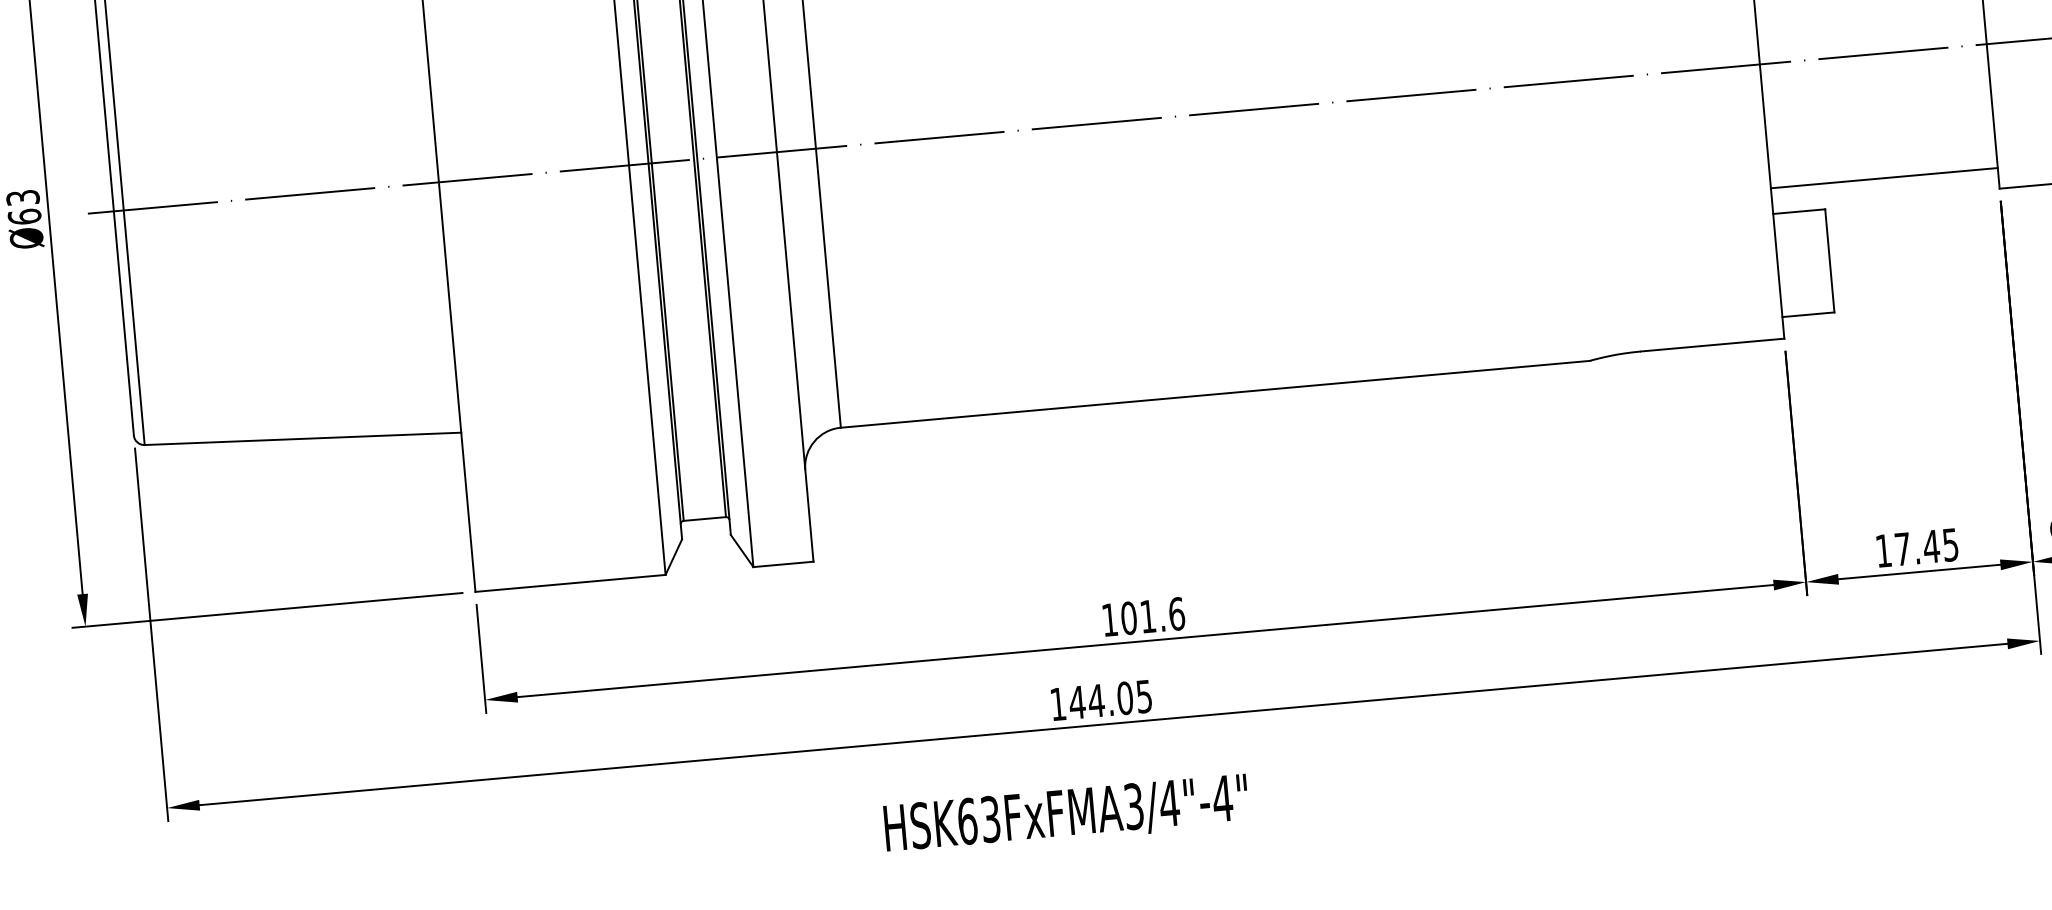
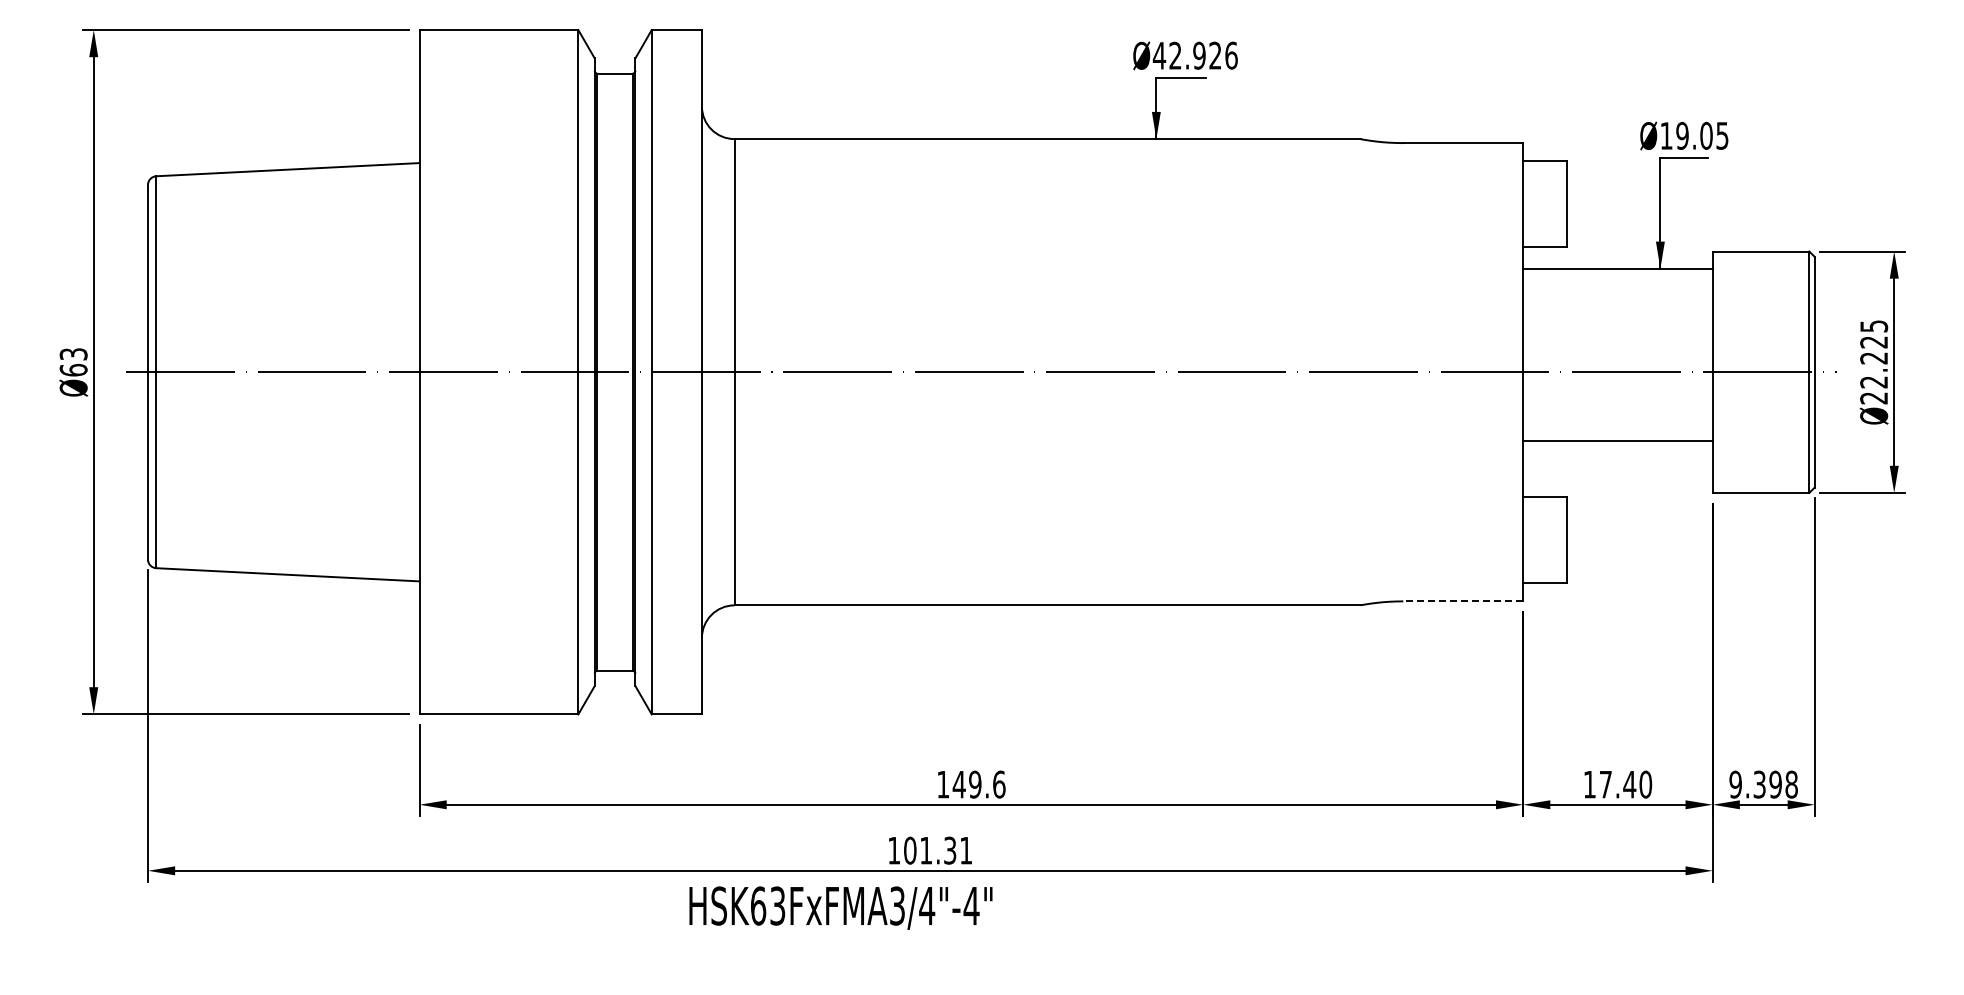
line: (1883, 177) -> (1617, 440), moved
line: (1712, 345) -> (1463, 601), solid -> dashed
text: (1950, 544) -> (1645, 784), 17.45 -> 17.40
text: (1137, 617) -> (966, 784), 101.6 -> 149.6
text: (1109, 699) -> (937, 850), 144.05 -> 101.31
text: (1065, 814) -> (840, 907), moved

